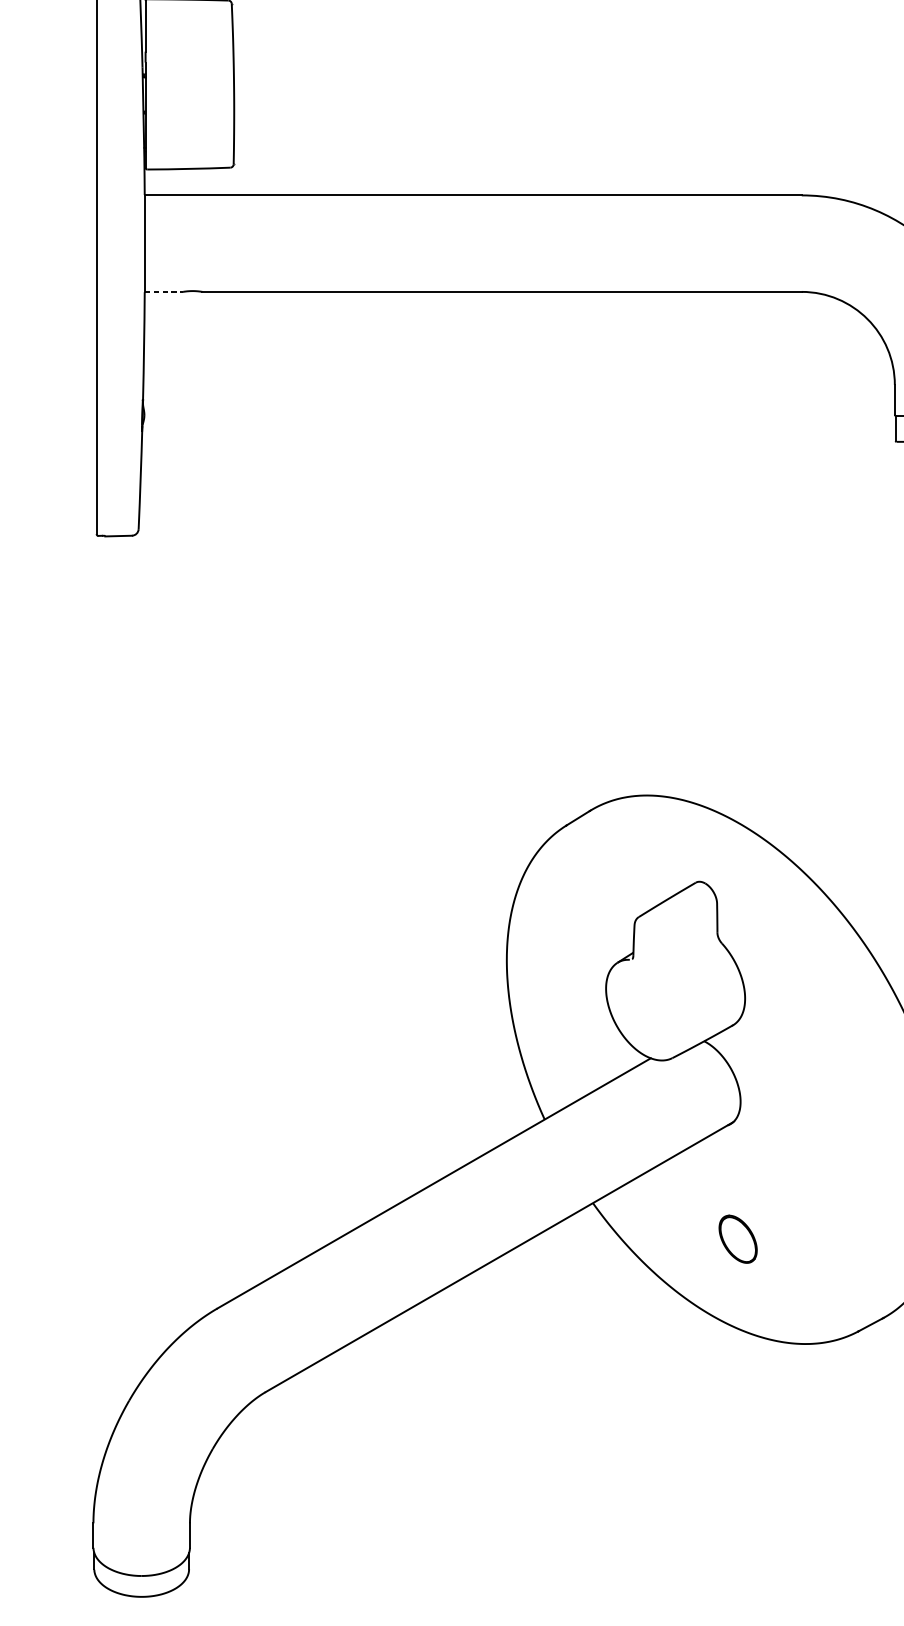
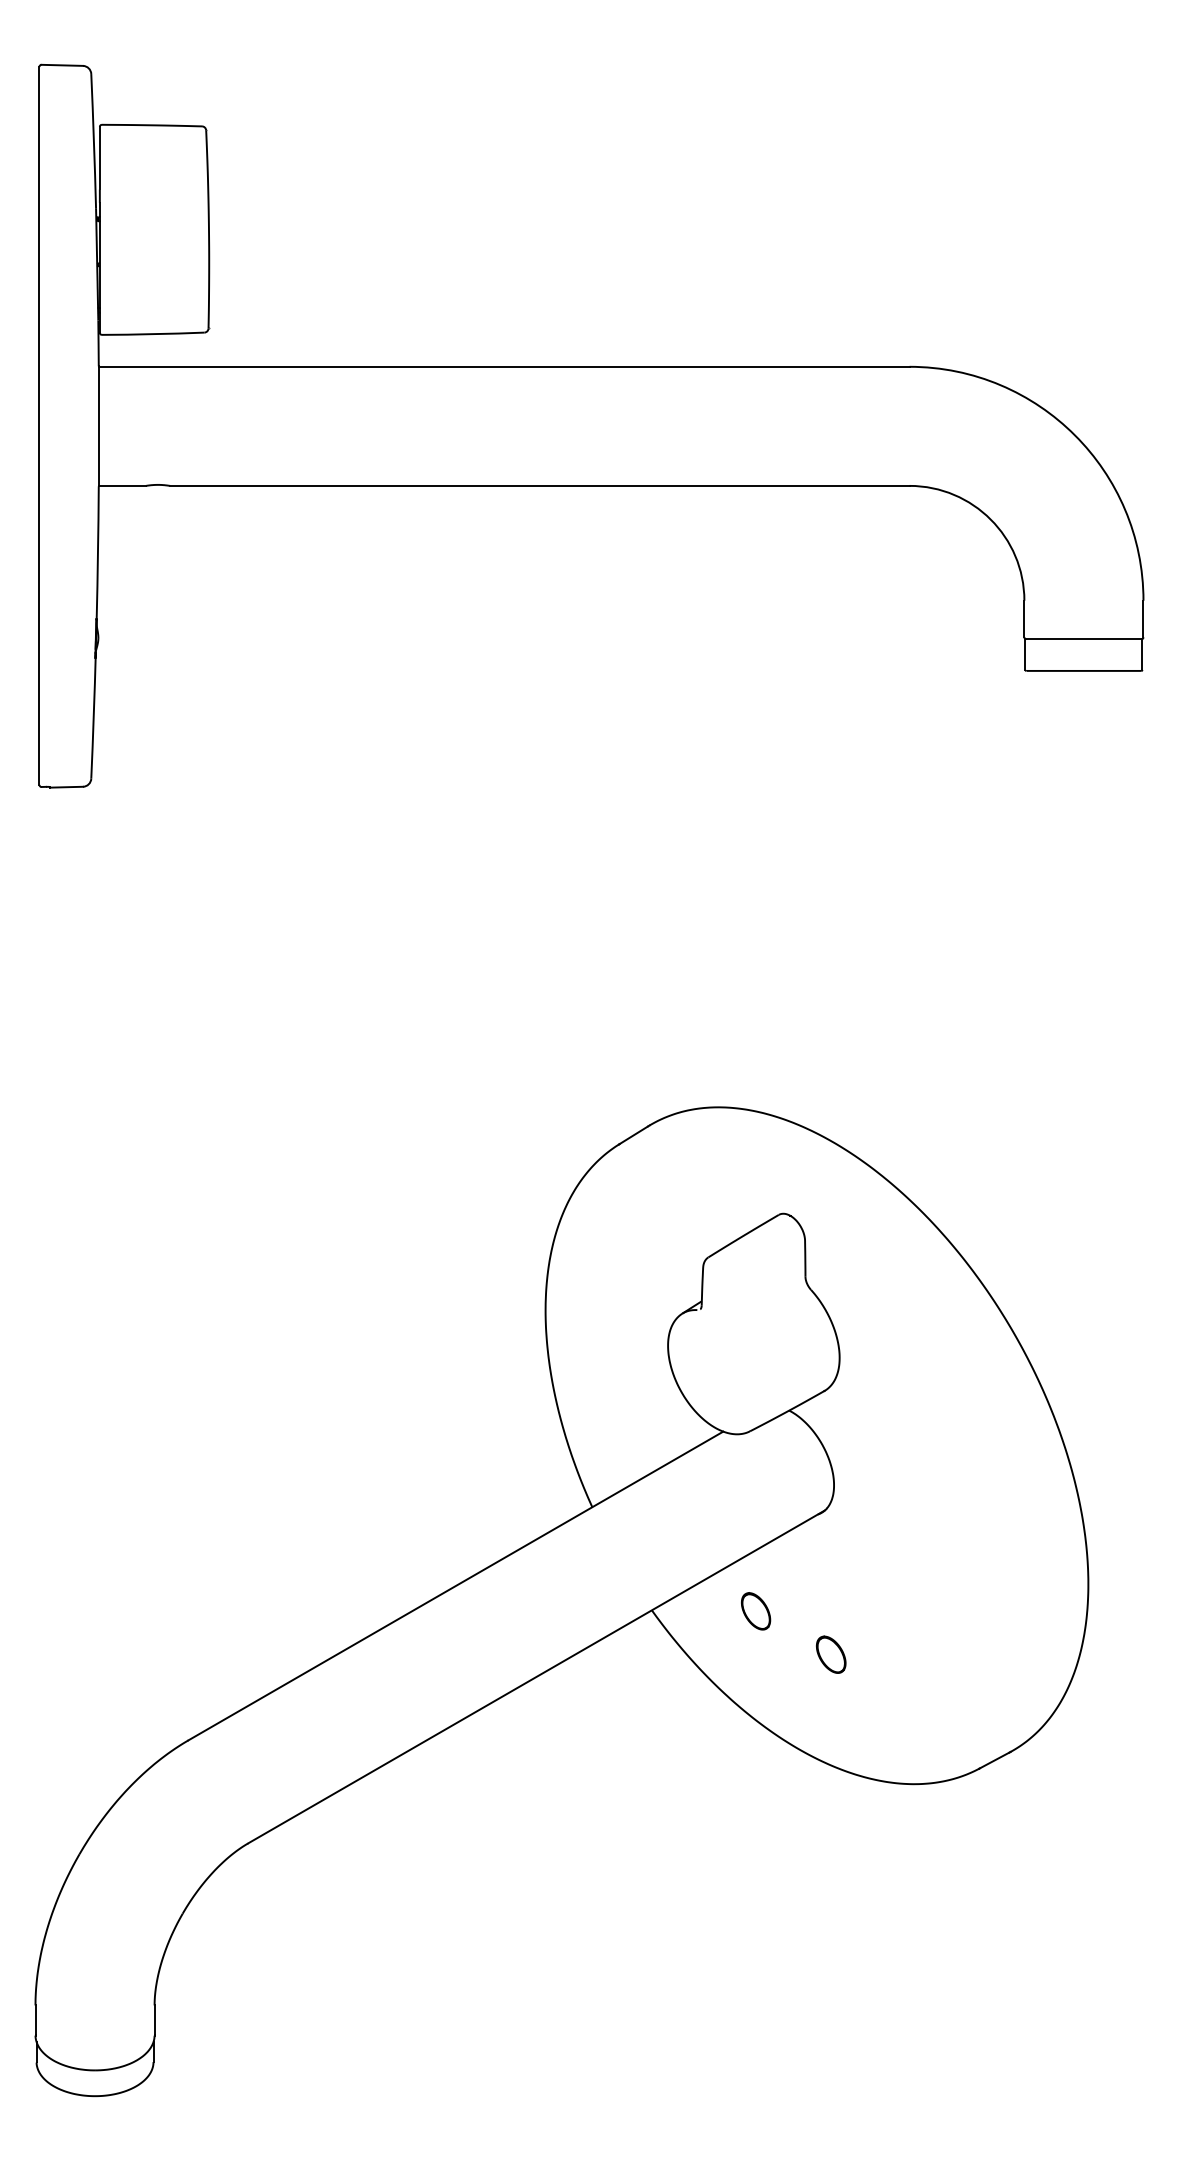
line: (163, 291) -> (122, 485), dashed -> solid
part: (677, 1204) -> (756, 1611), added
part: (738, 1238) -> (831, 1654), size x0.62

